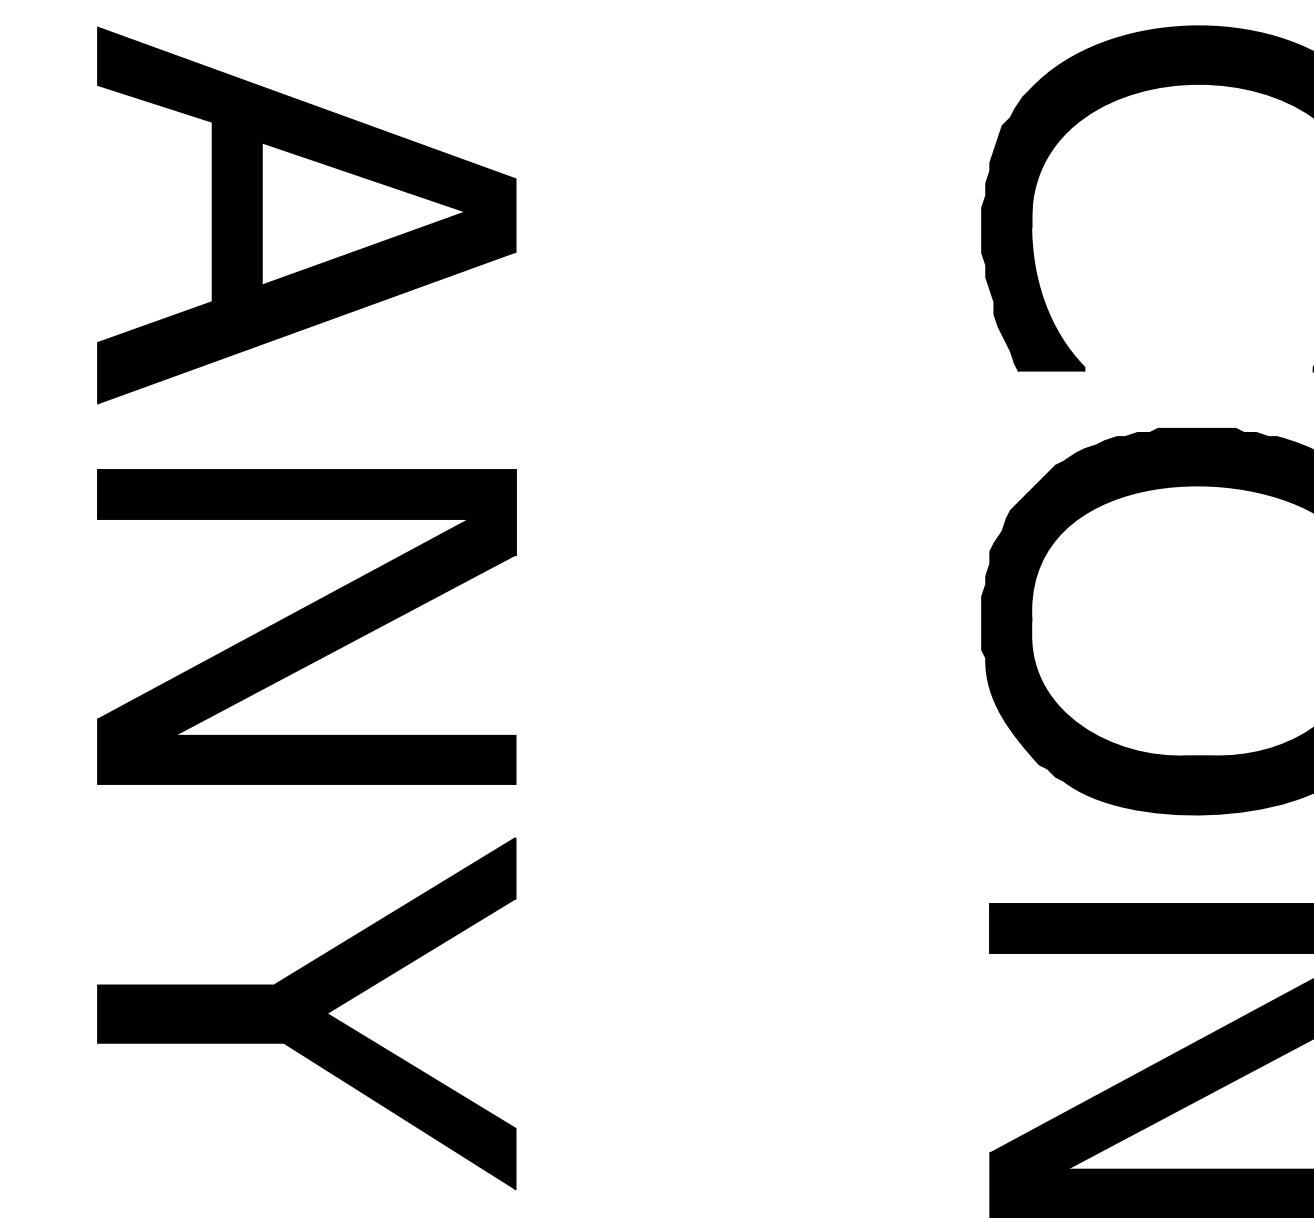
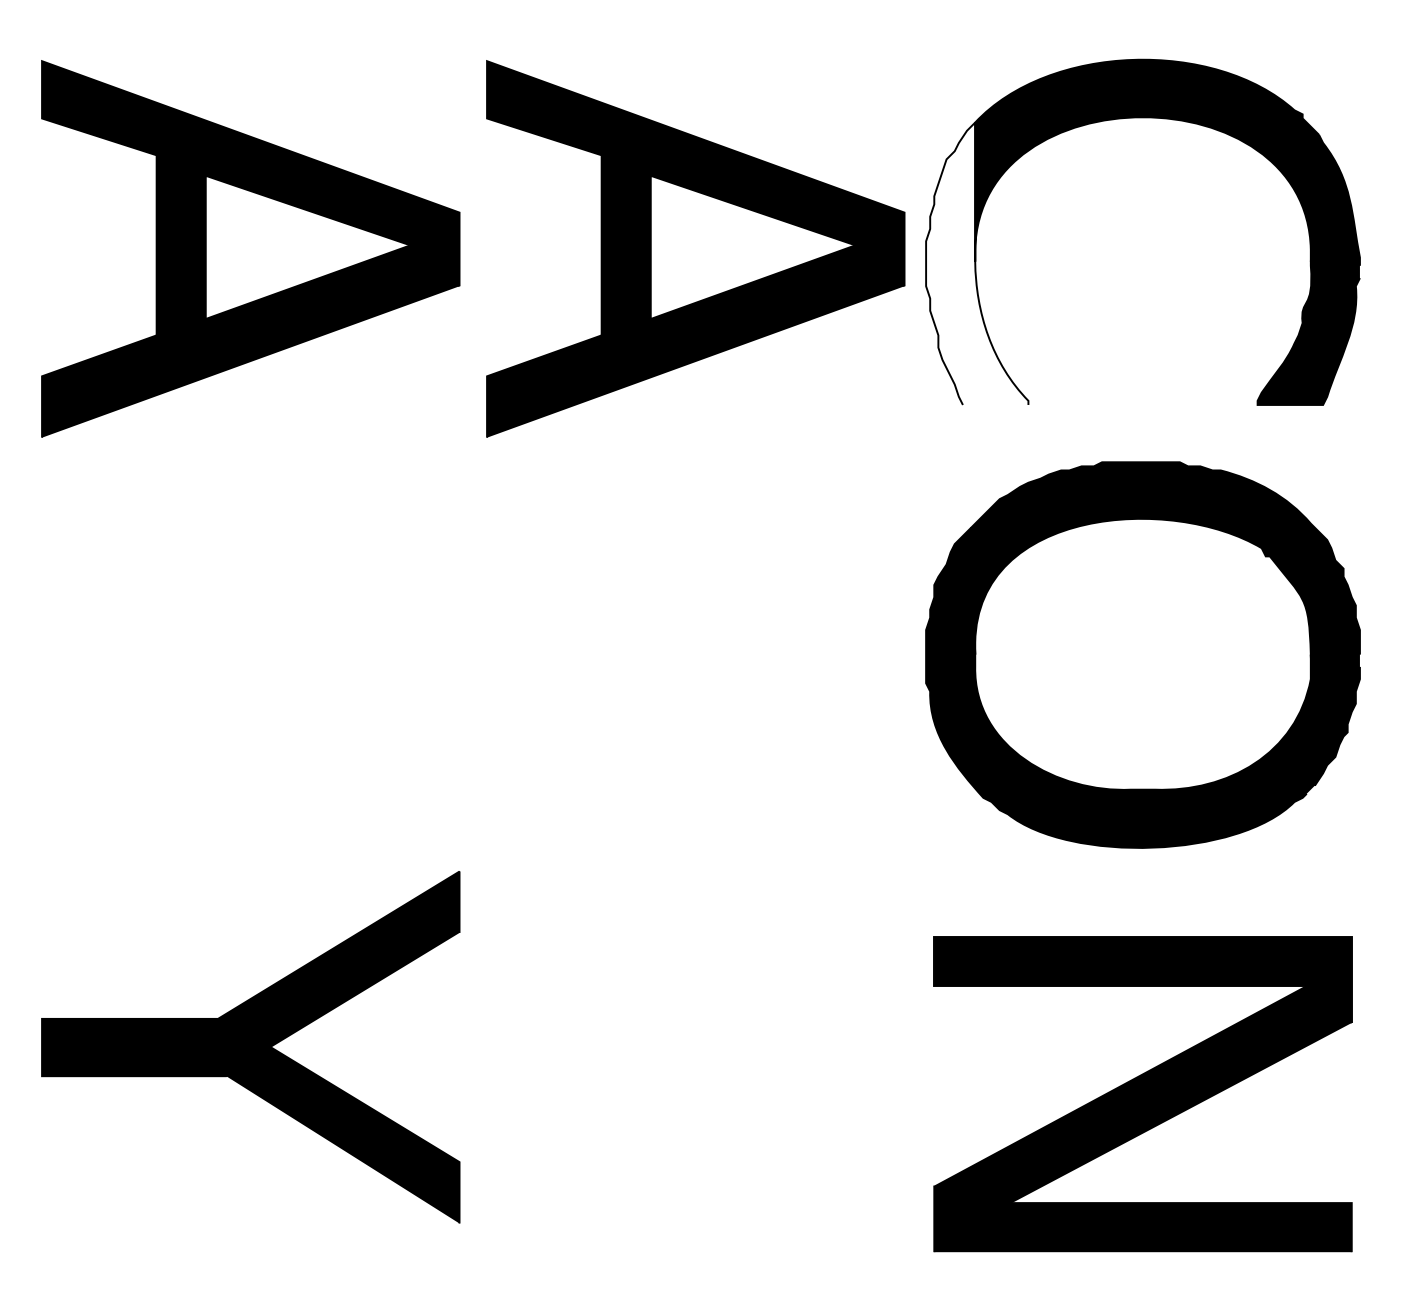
part: (751, 215) -> (695, 248), added
fill: (1033, 230) -> (977, 263), removed
part: (306, 627) -> (250, 660), removed

